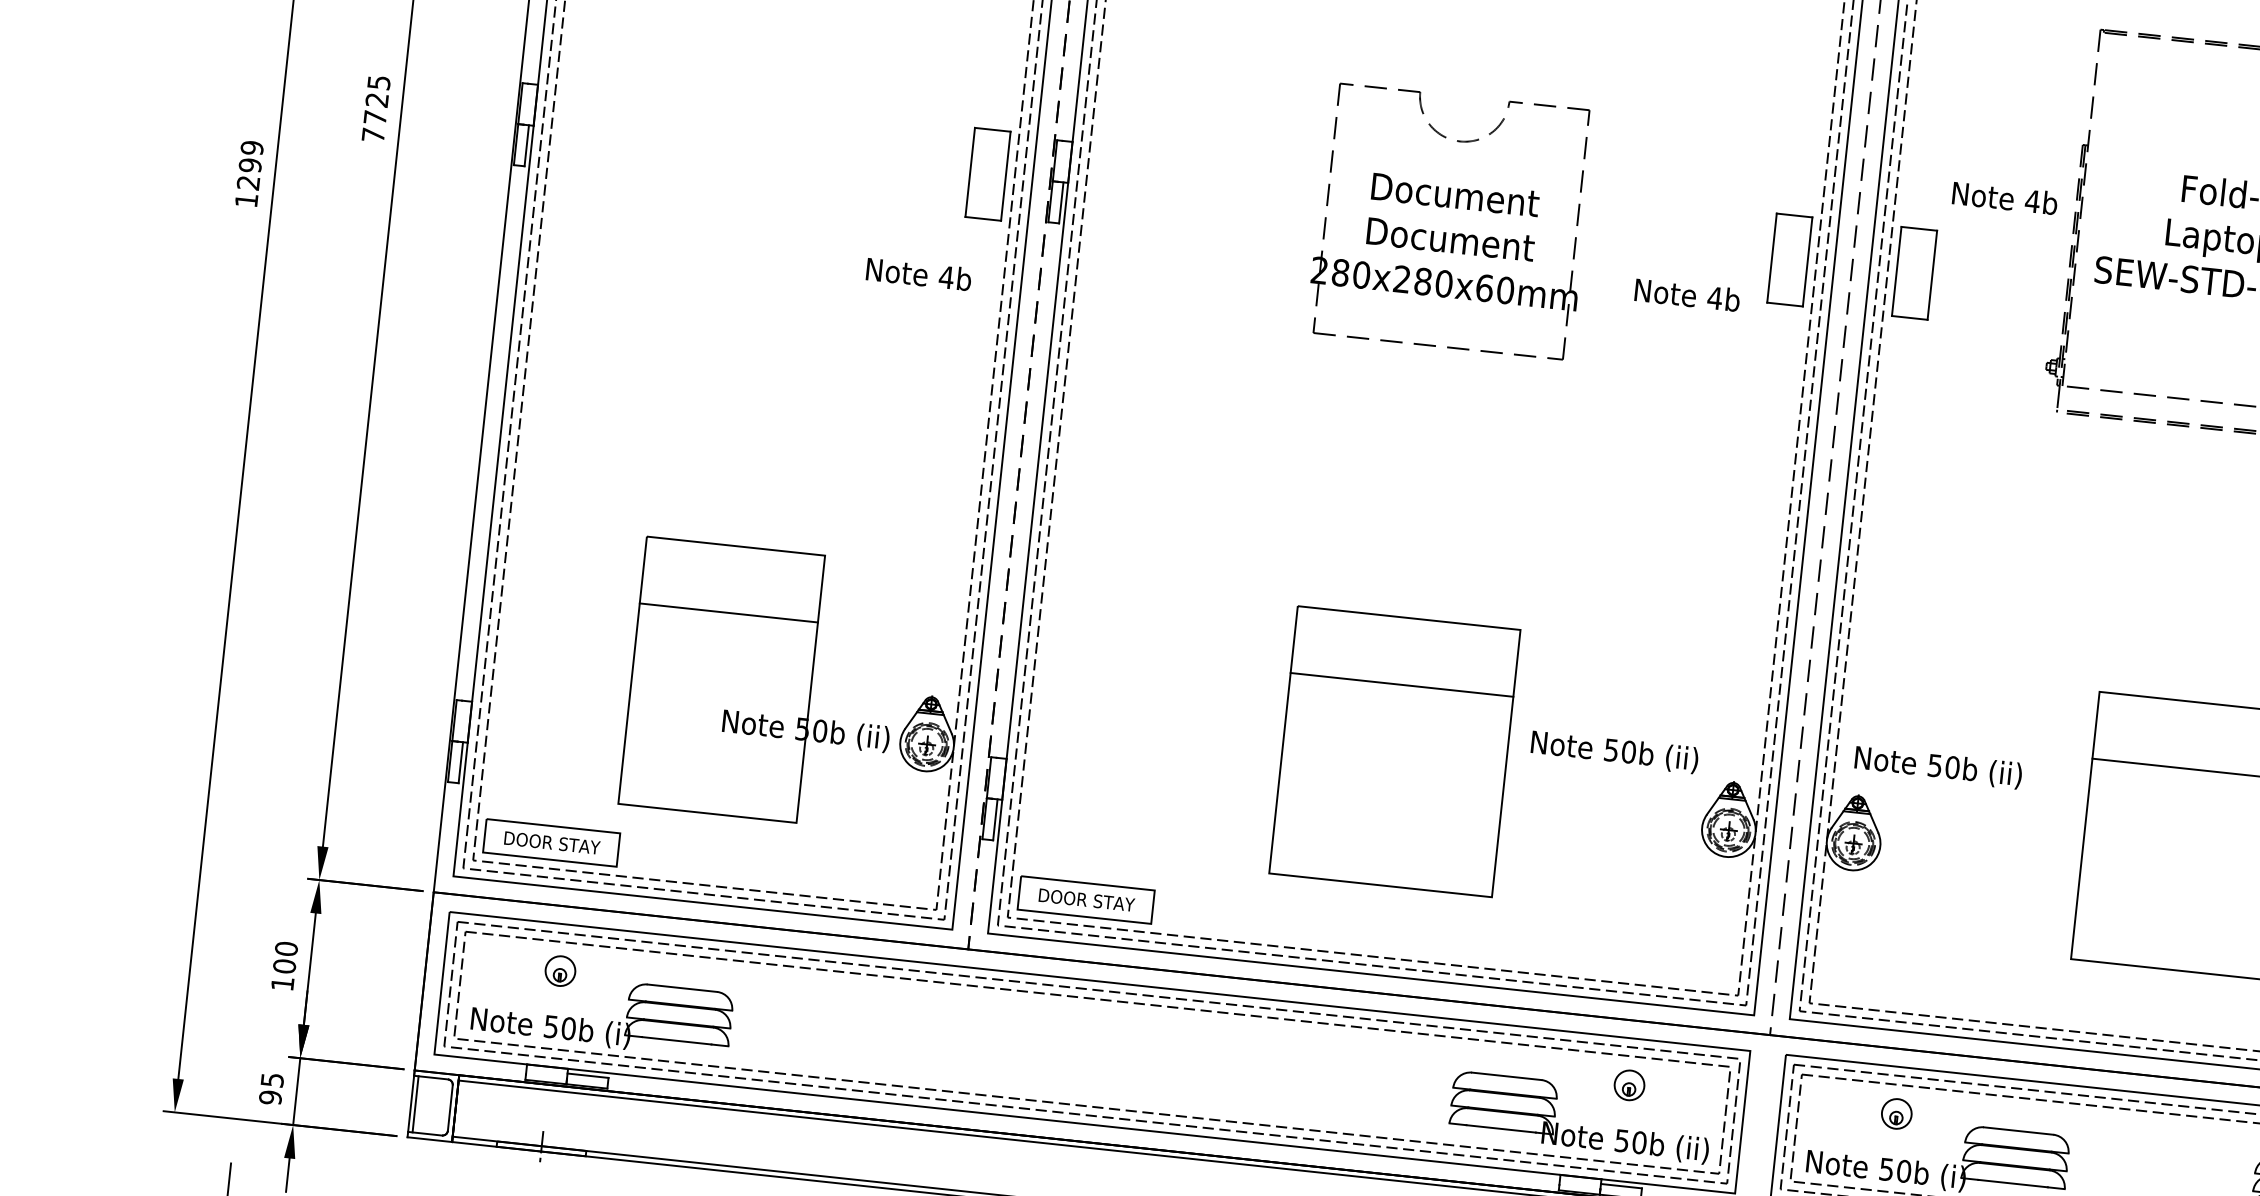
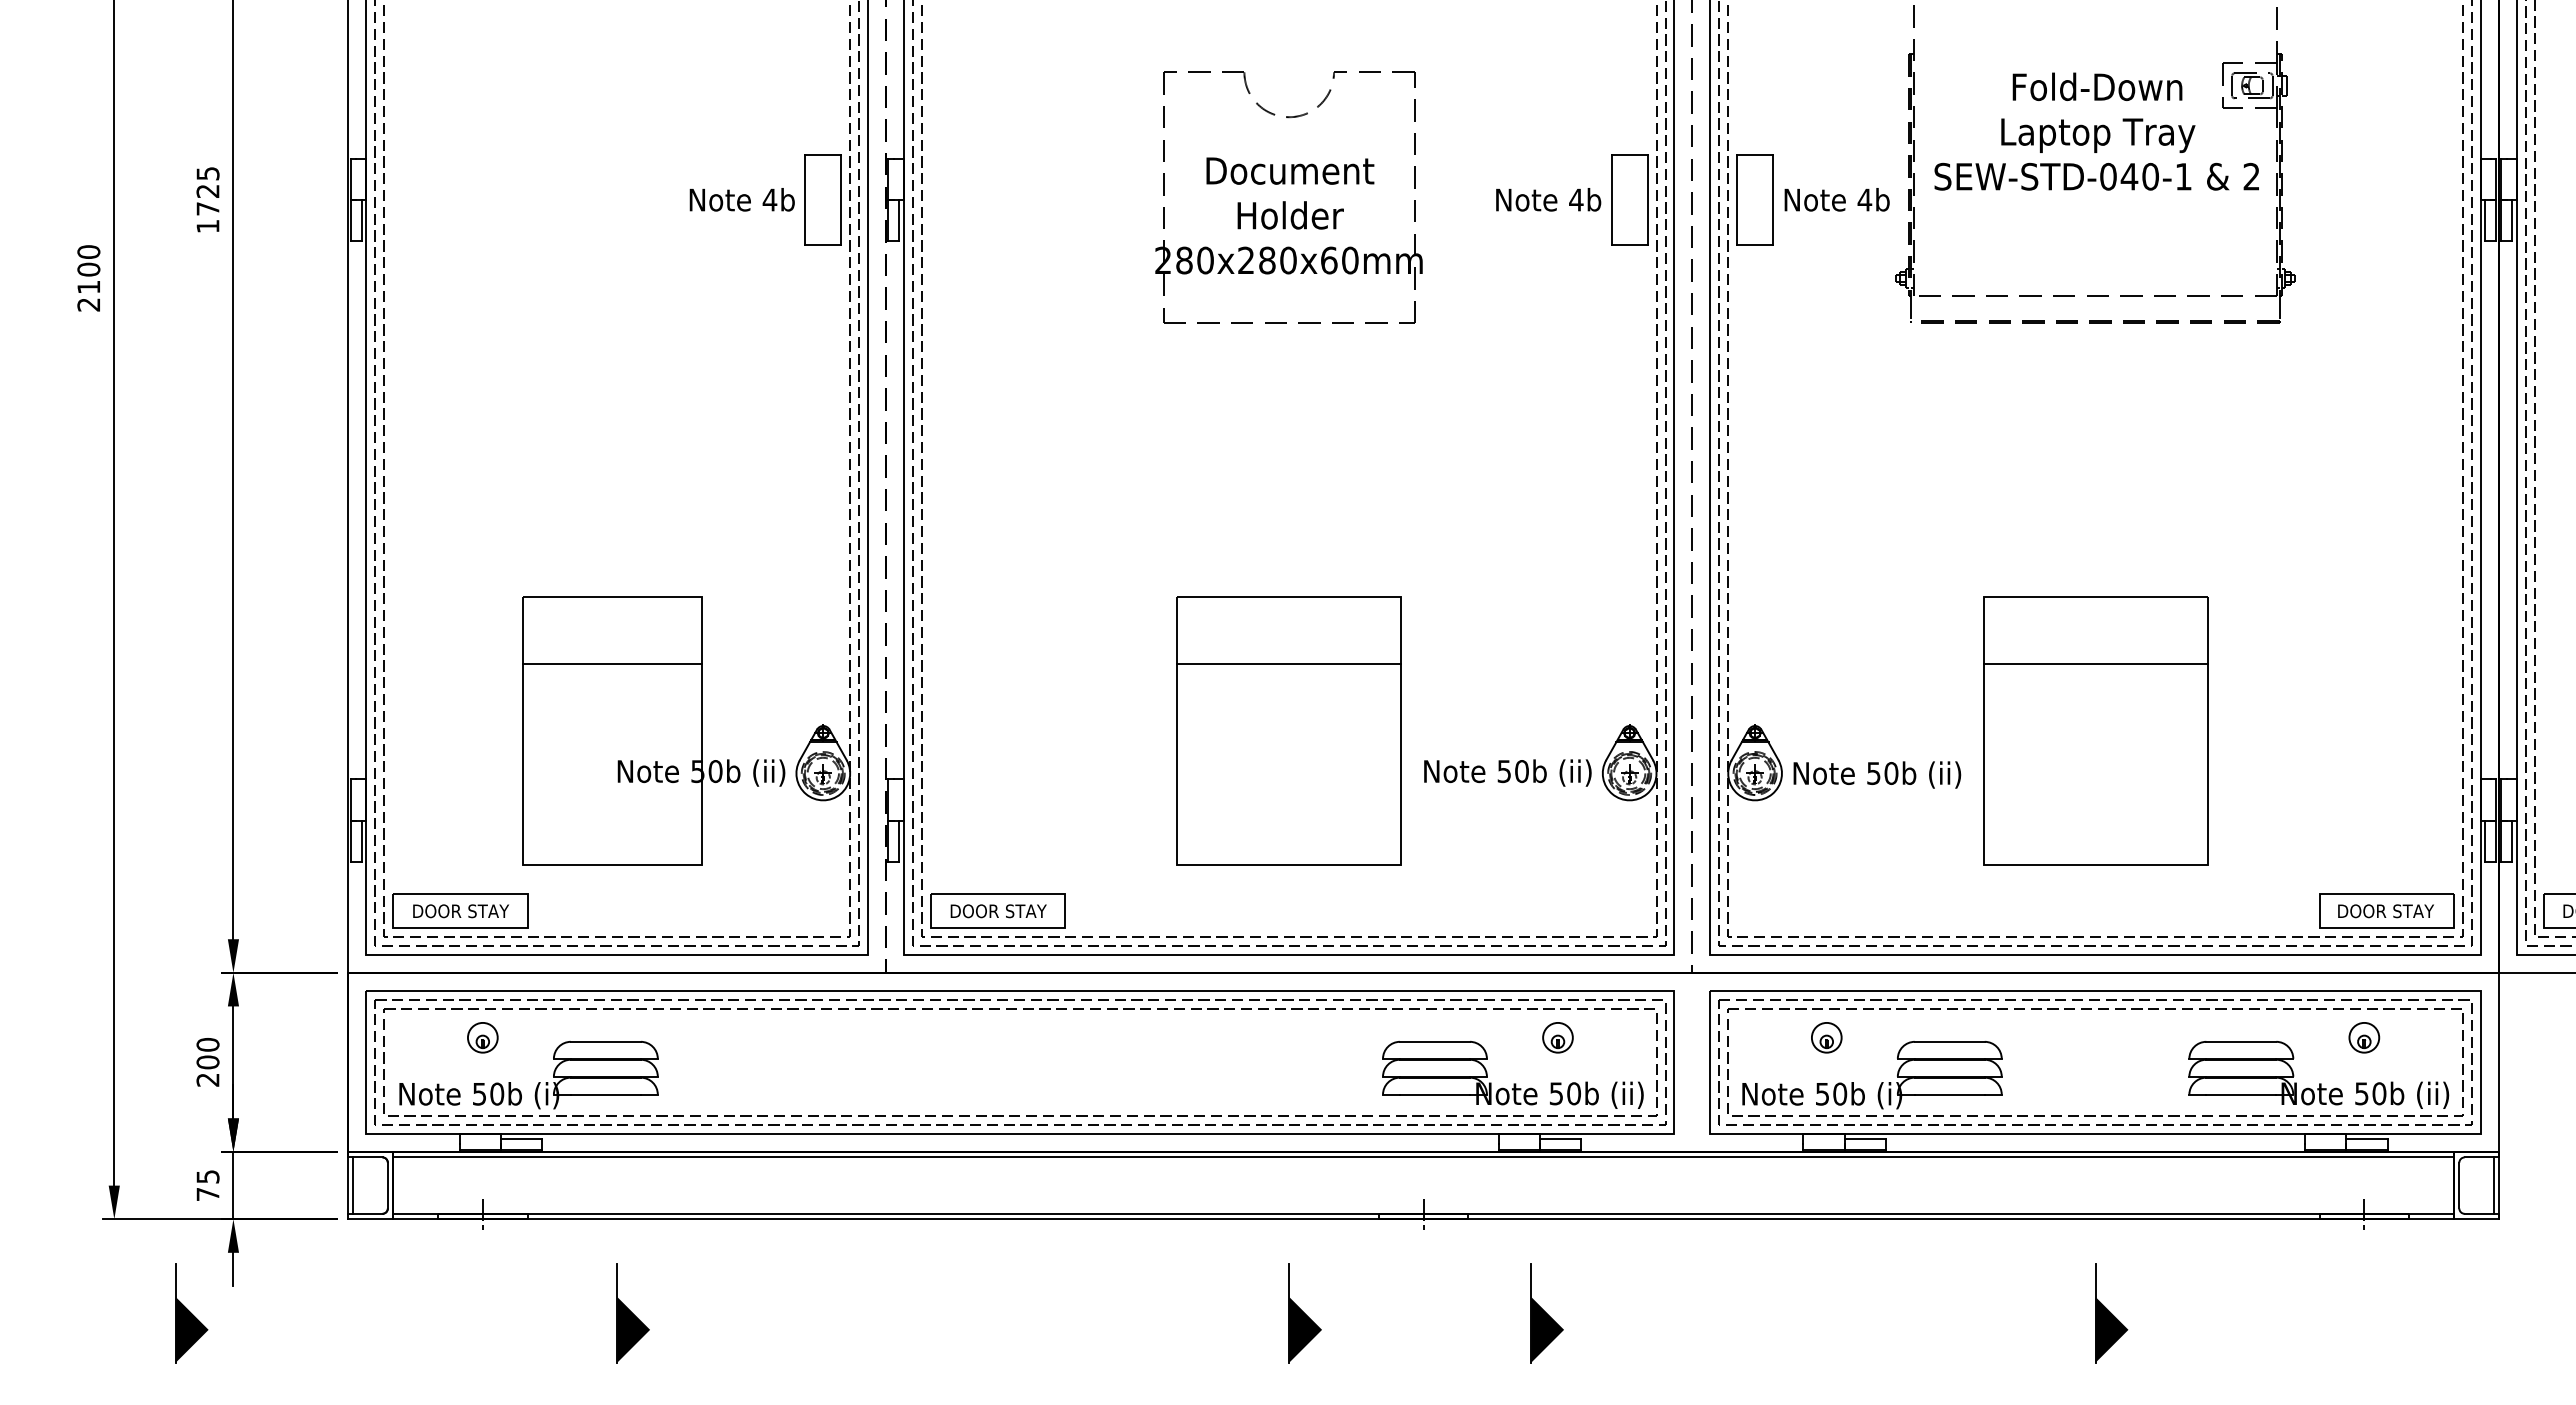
text: (372, 135) -> (207, 226), 7725 -> 1725
text: (249, 174) -> (88, 278), 1299 -> 2100
text: (2004, 197) -> (1836, 199), moved
text: (1450, 239) -> (1290, 215), Document -> Holder
text: (918, 273) -> (741, 199), moved
text: (1687, 294) -> (1548, 199), moved
text: (1614, 751) -> (1507, 772), moved
text: (1938, 767) -> (1877, 774), moved
text: (282, 983) -> (207, 1079), 100 -> 200
text: (270, 1097) -> (207, 1194), 95 -> 75

